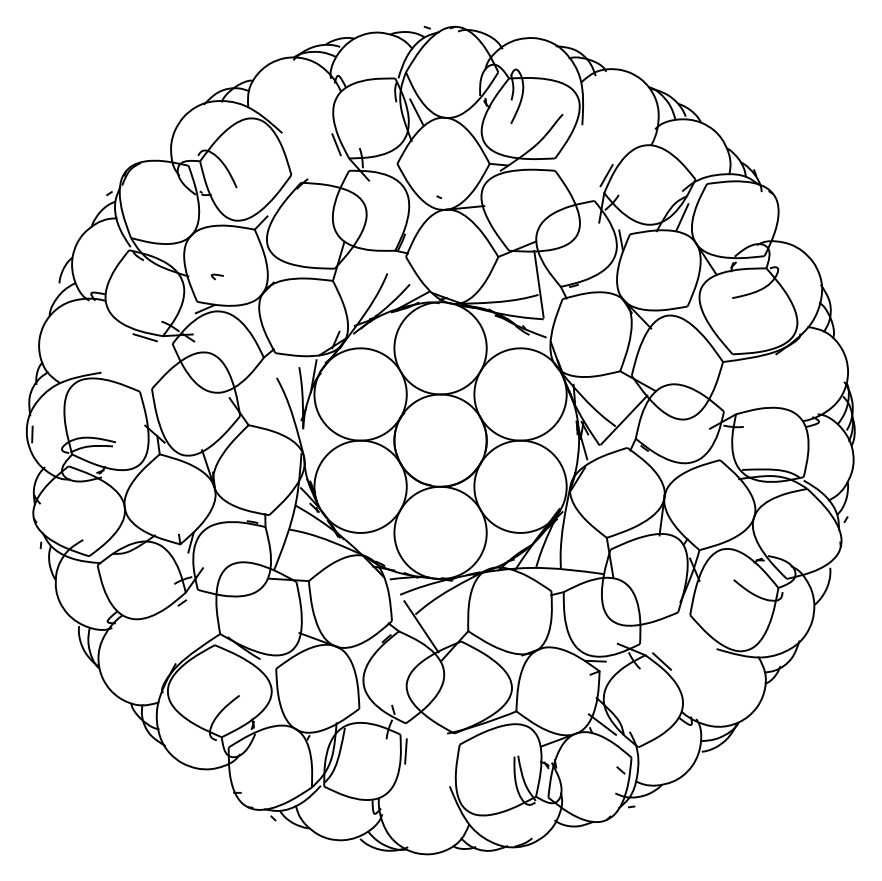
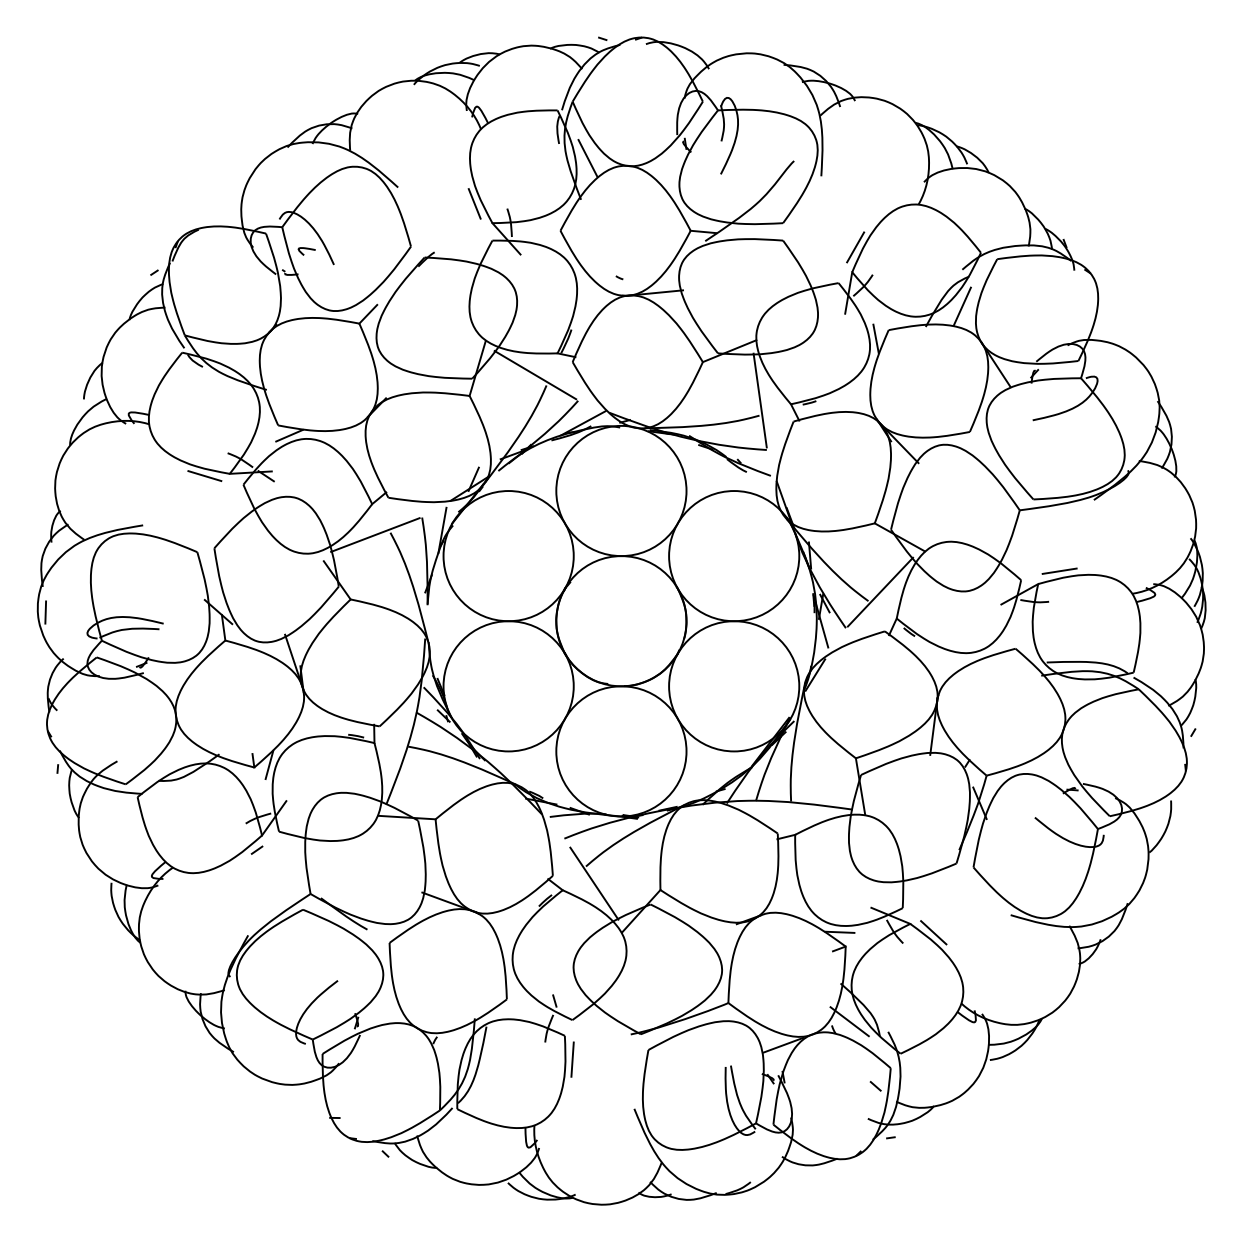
line: (379, 266) -> (535, 375), added
curve: (217, 275) -> (306, 249), moved
line: (266, 379) -> (375, 534), added
line: (751, 404) -> (1059, 570), added

